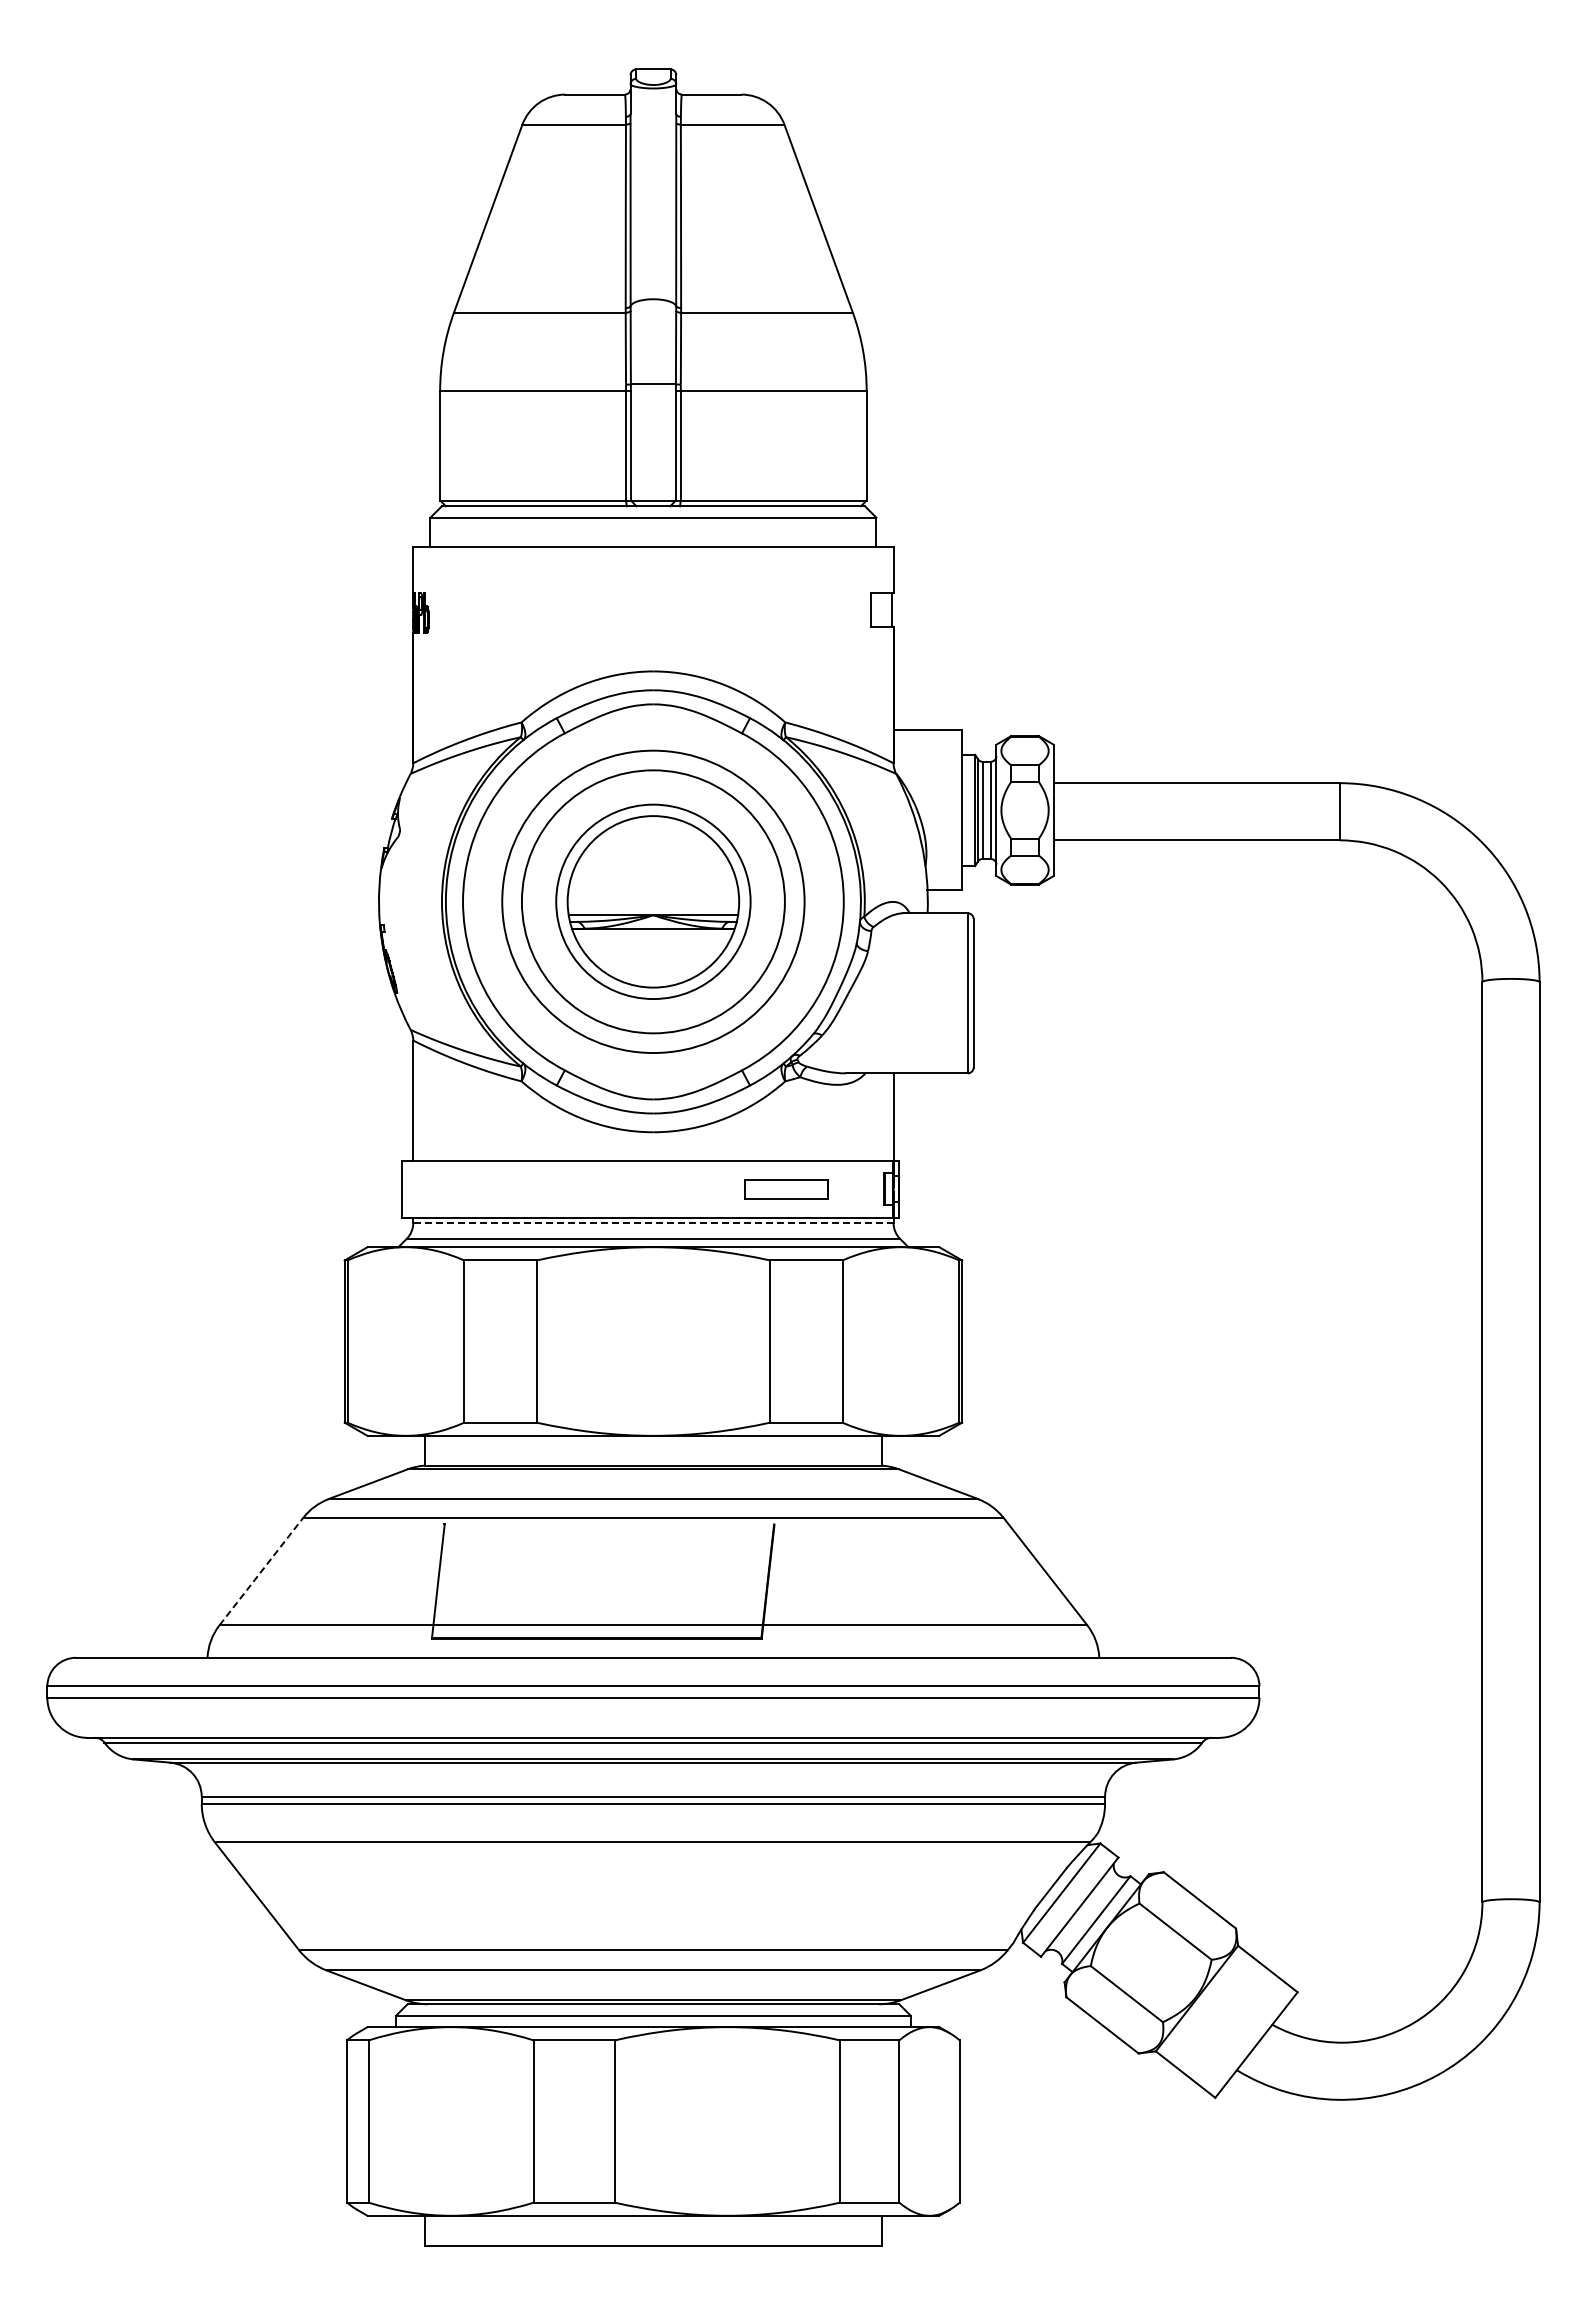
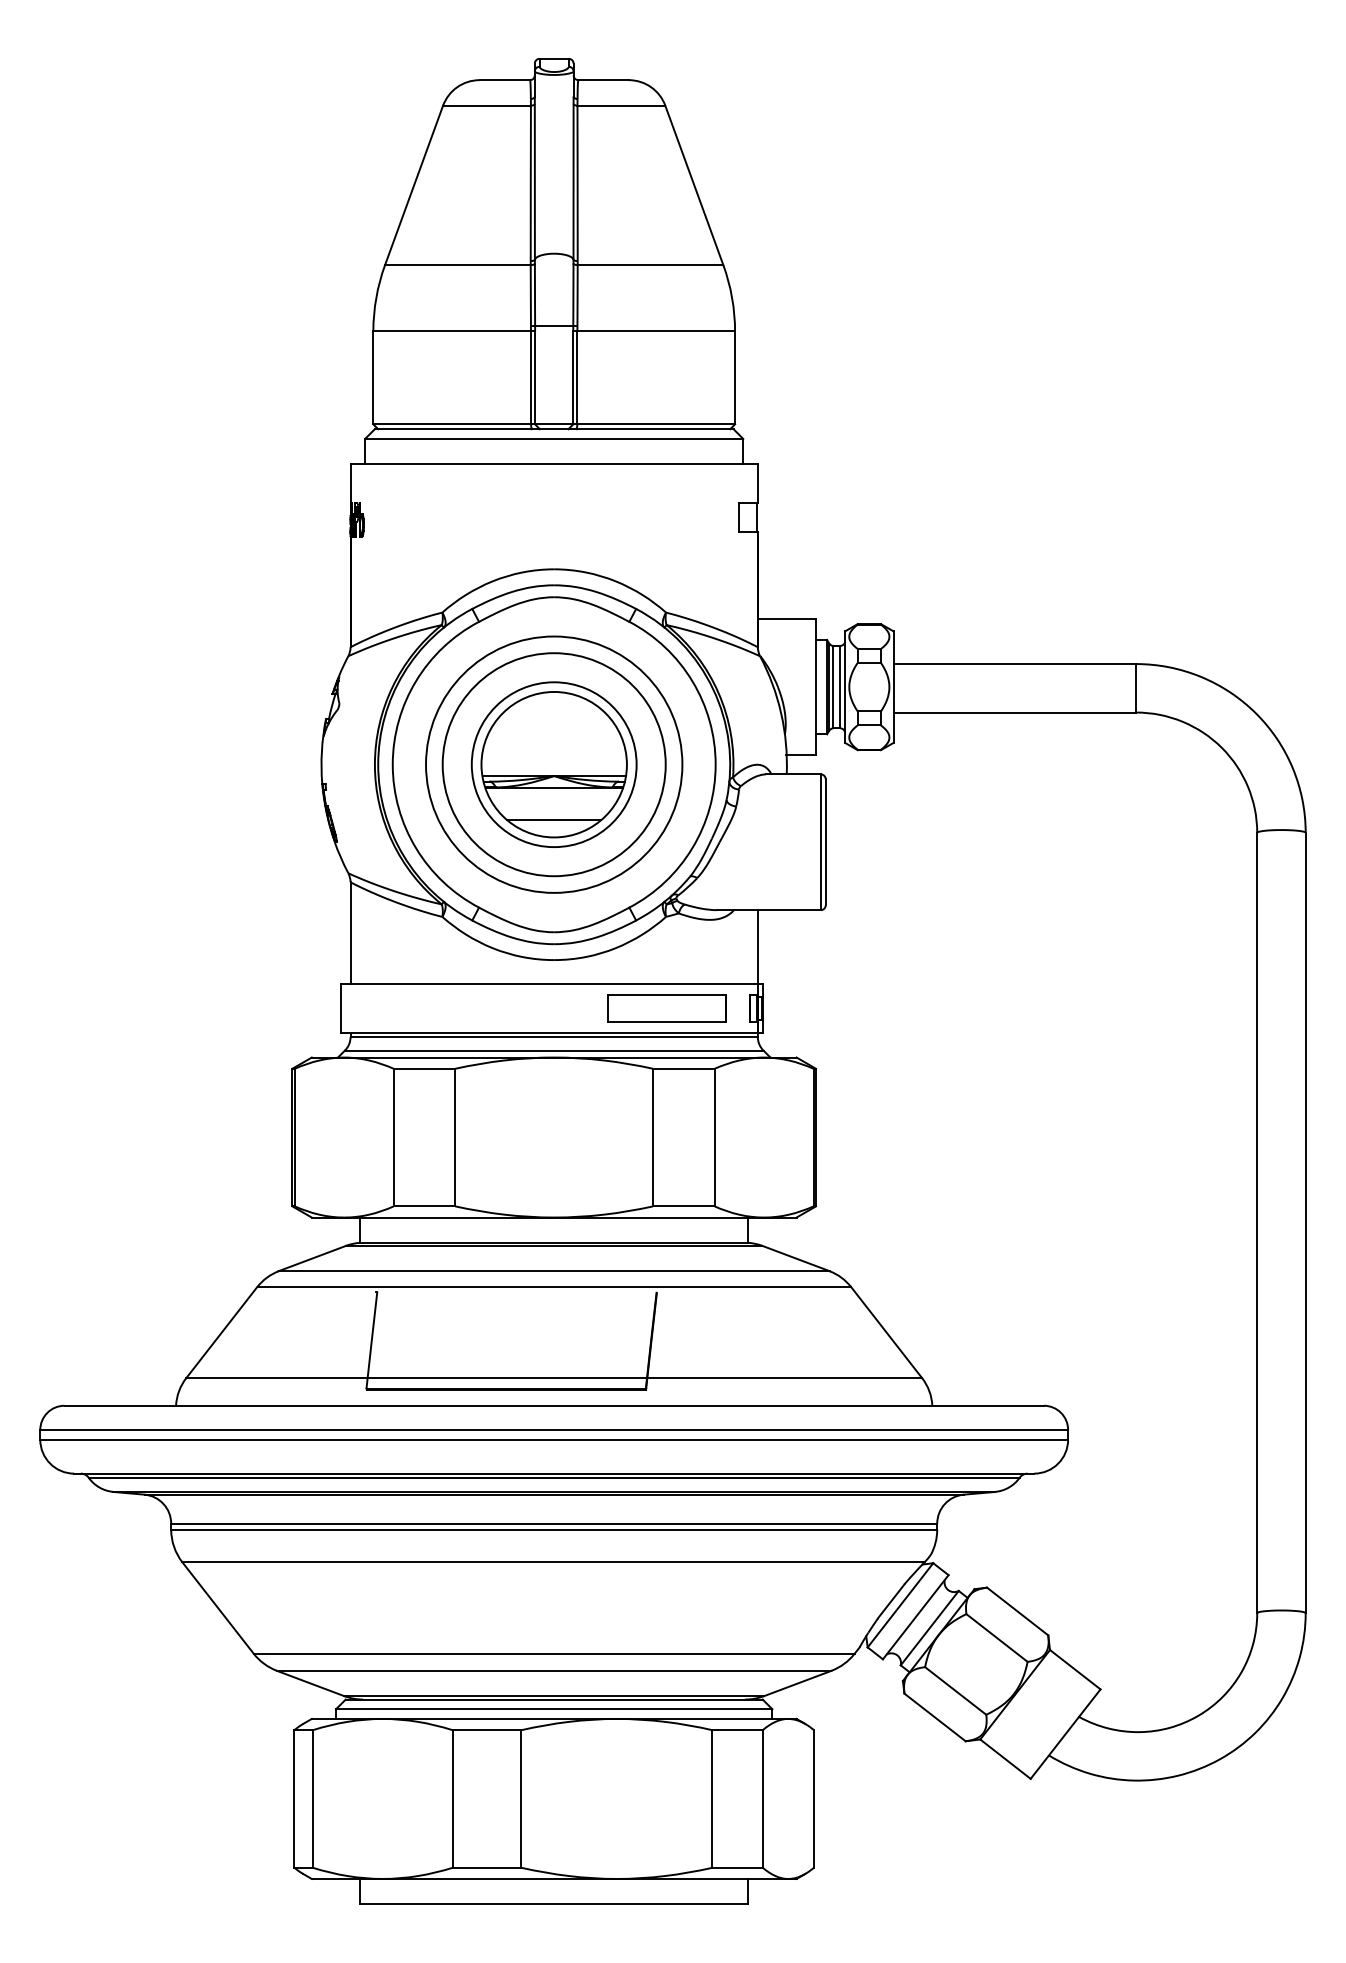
line: (653, 967) -> (554, 820), added
part: (786, 1188) -> (667, 1007), size x1.67
line: (652, 1222) -> (553, 1036), dashed -> solid
line: (261, 1570) -> (221, 1331), dashed -> solid

